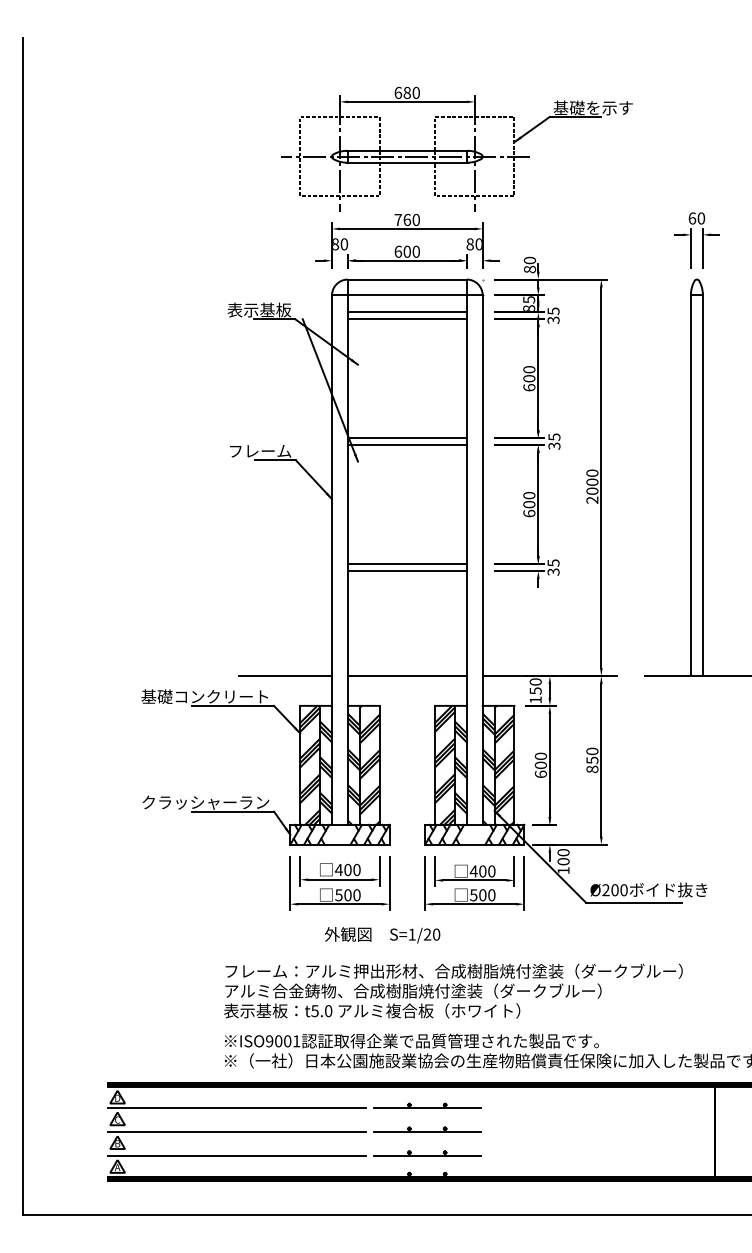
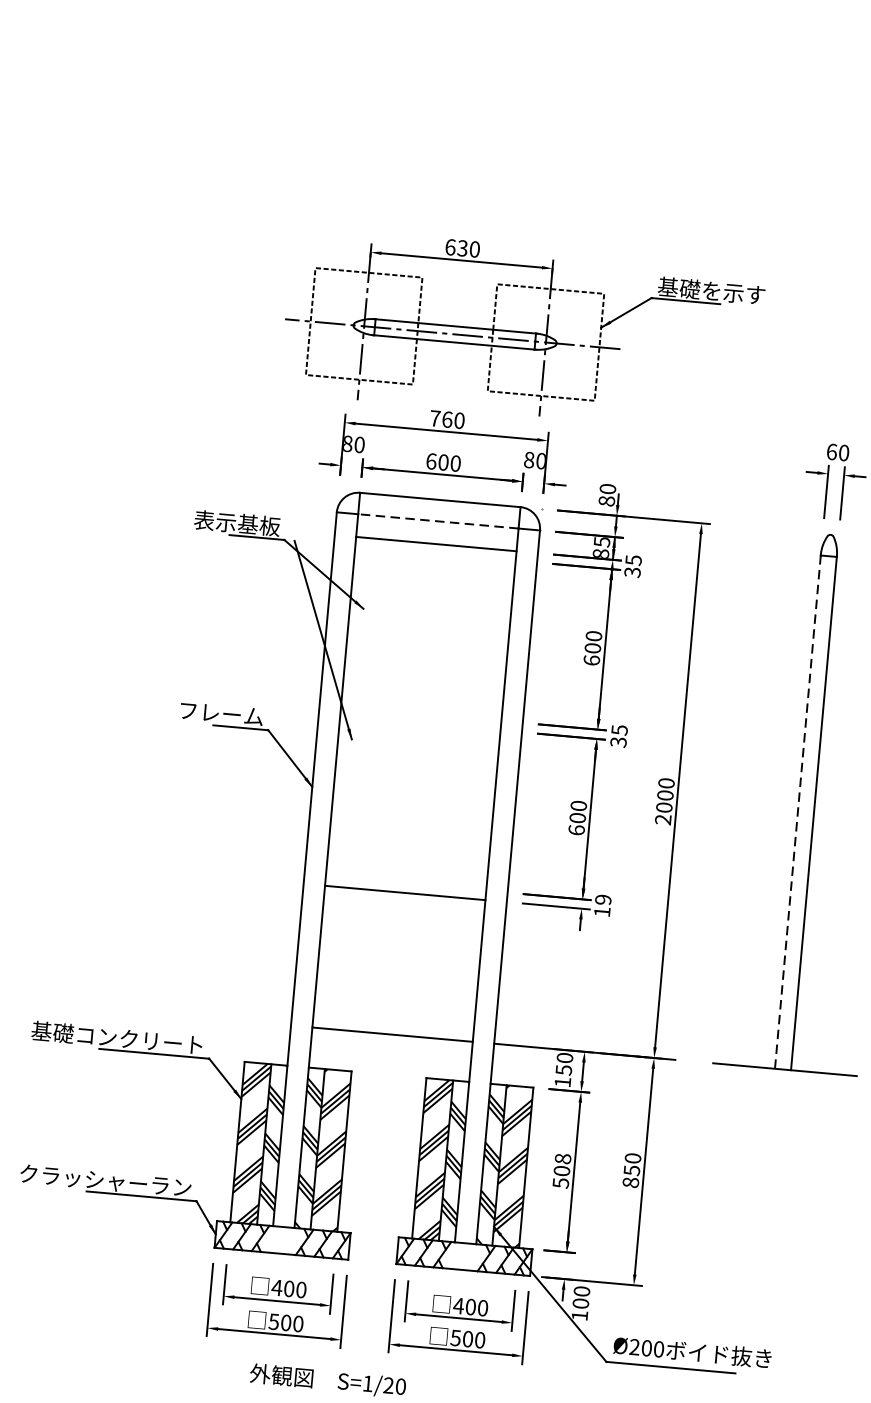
text: (406, 92) -> (461, 247), 680 -> 630
line: (406, 295) -> (437, 521), solid -> dashed
line: (406, 319) -> (434, 553), removed
line: (406, 438) -> (420, 714), removed
line: (406, 445) -> (419, 723), removed
line: (690, 485) -> (797, 811), solid -> dashed
line: (406, 564) -> (404, 884), removed
text: (553, 567) -> (602, 905), 35 -> 19
line: (285, 676) -> (228, 1020), removed
text: (540, 765) -> (561, 1171), 600 -> 508

